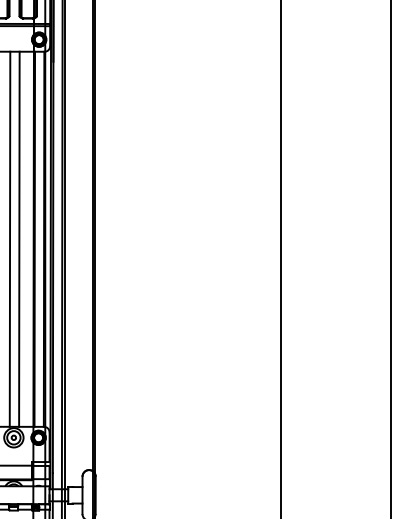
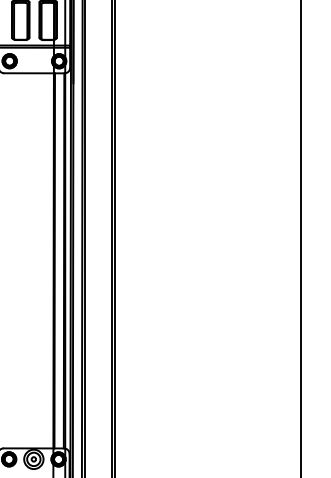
line: (9, 238) -> (29, 260), removed
line: (19, 238) -> (39, 260), removed

